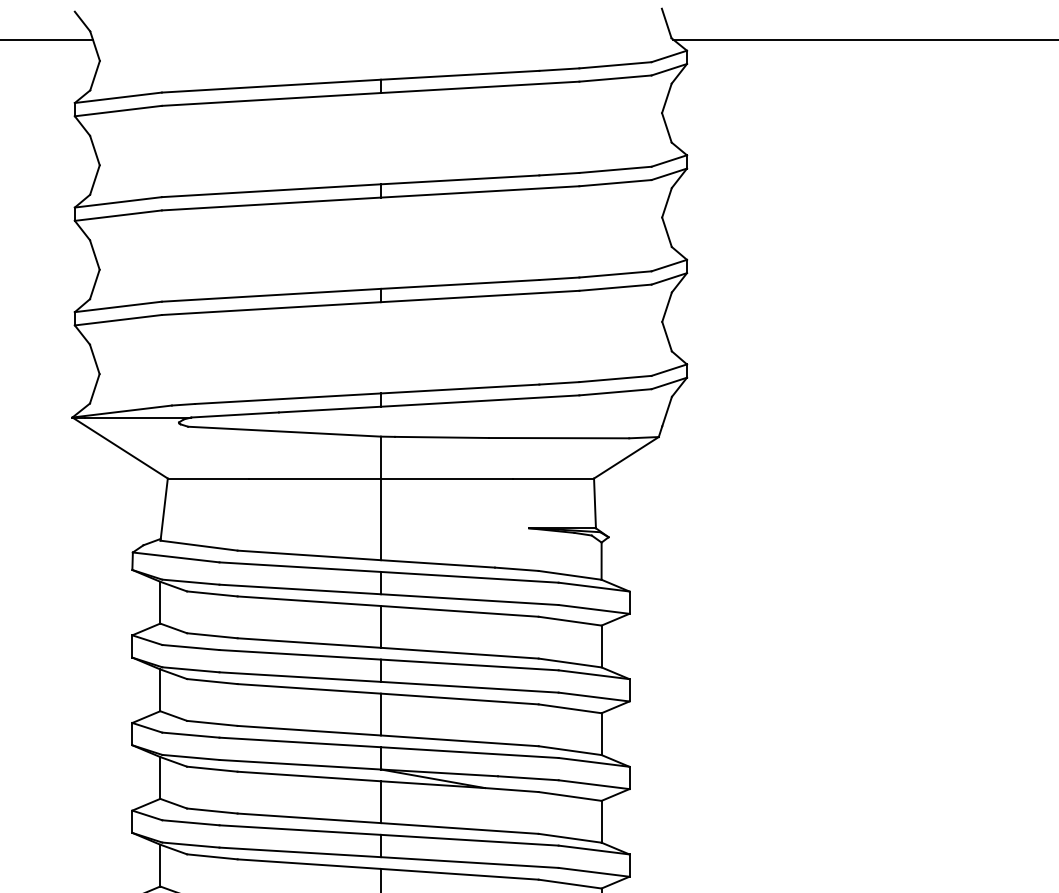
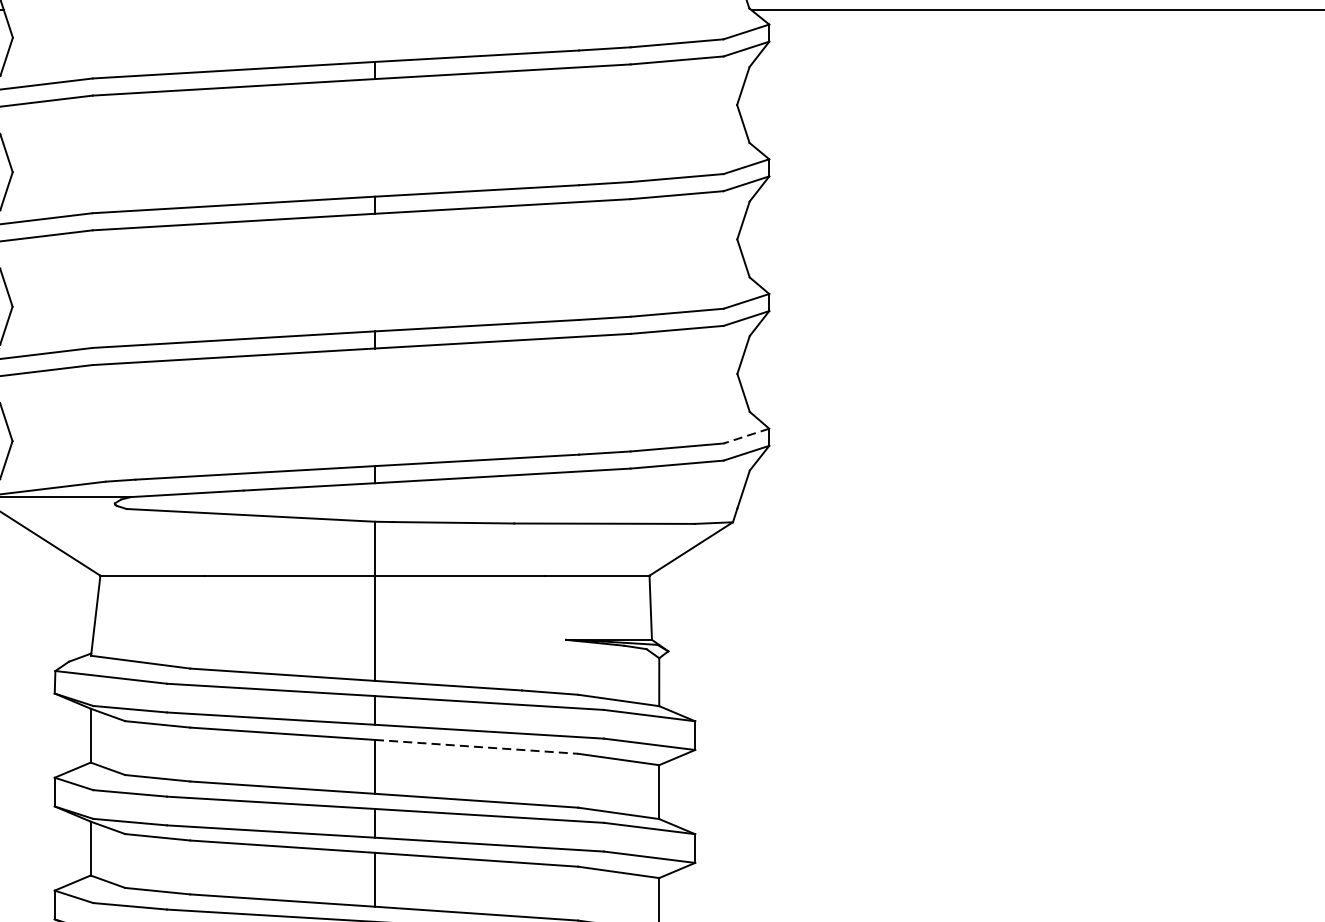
line: (669, 370) -> (746, 436), solid -> dashed
line: (460, 611) -> (477, 747), solid -> dashed

